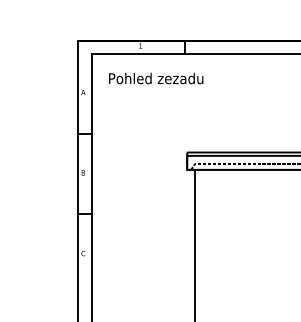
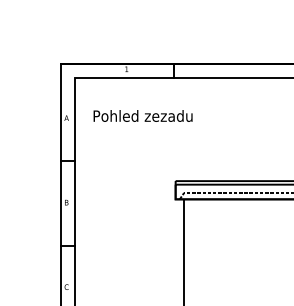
text: (156, 78) -> (143, 115), moved

